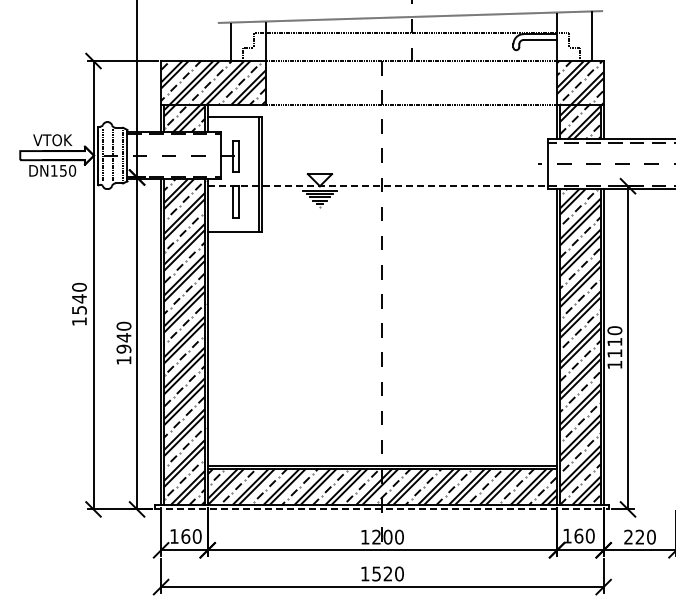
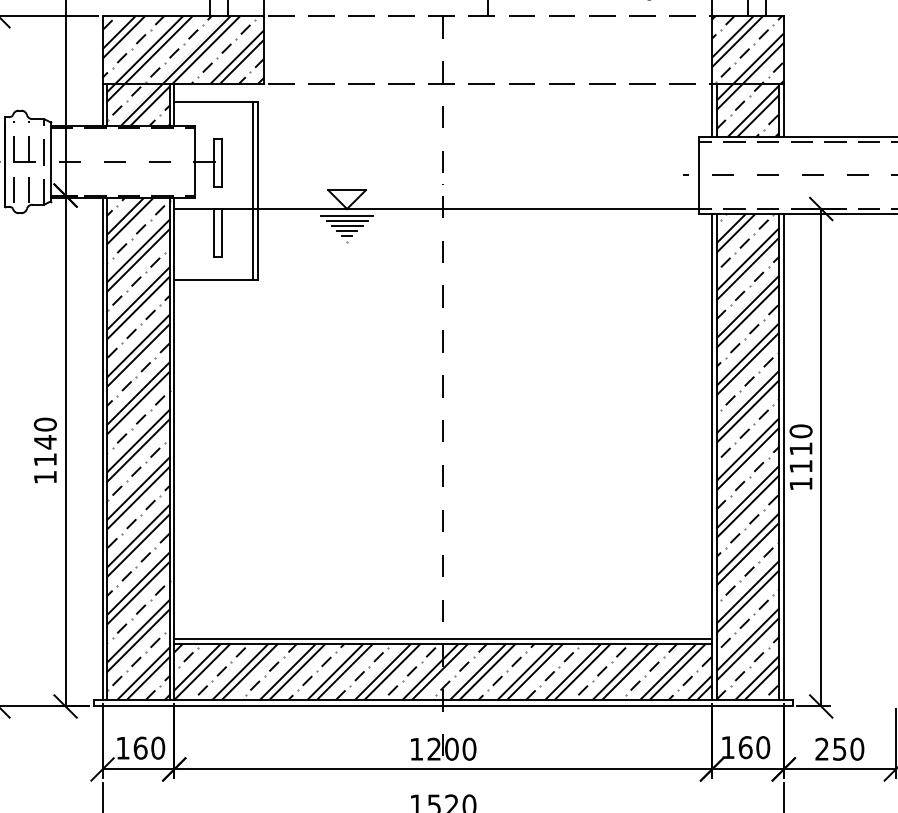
line: (378, 186) -> (437, 209), dashed -> solid
text: (123, 348) -> (44, 458), 1940 -> 1140
line: (382, 509) -> (443, 706), dashed -> solid
text: (639, 536) -> (838, 748), 220 -> 250

